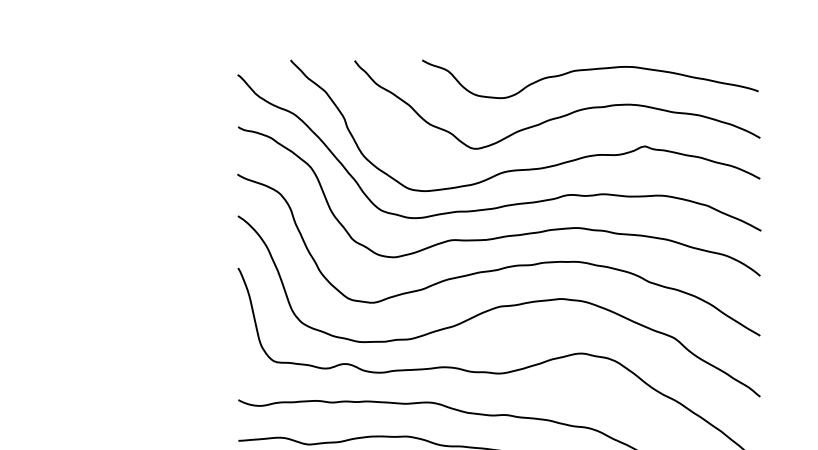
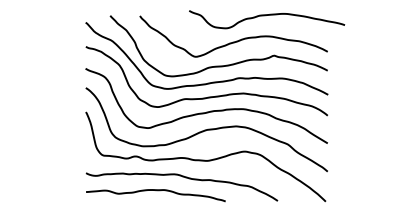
curve: (586, 72) -> (265, 16), moved

